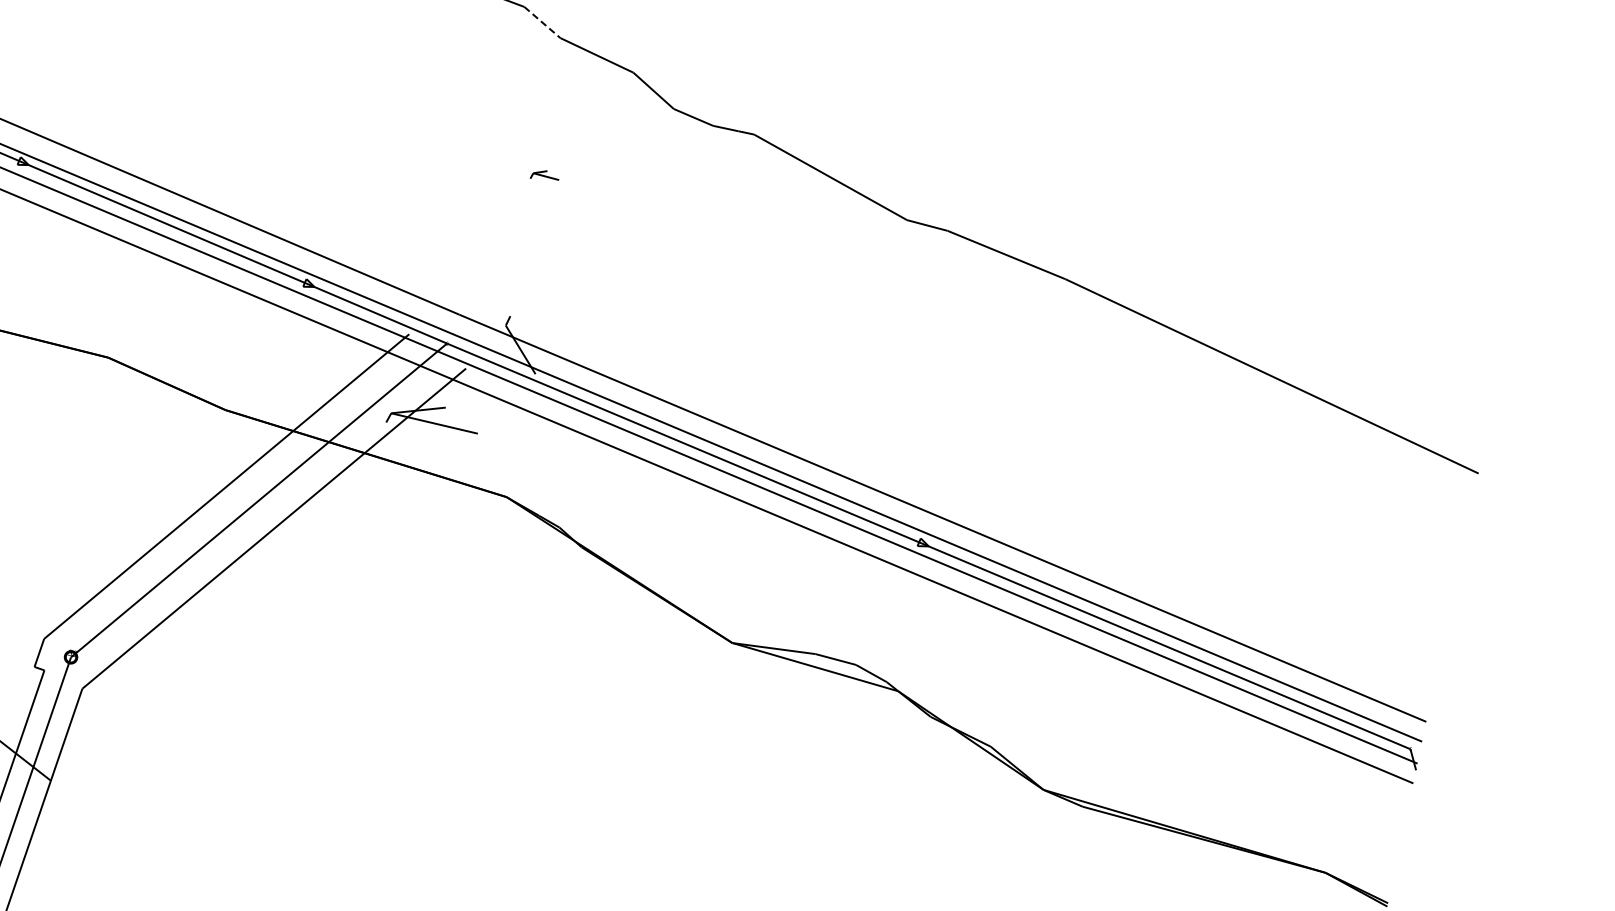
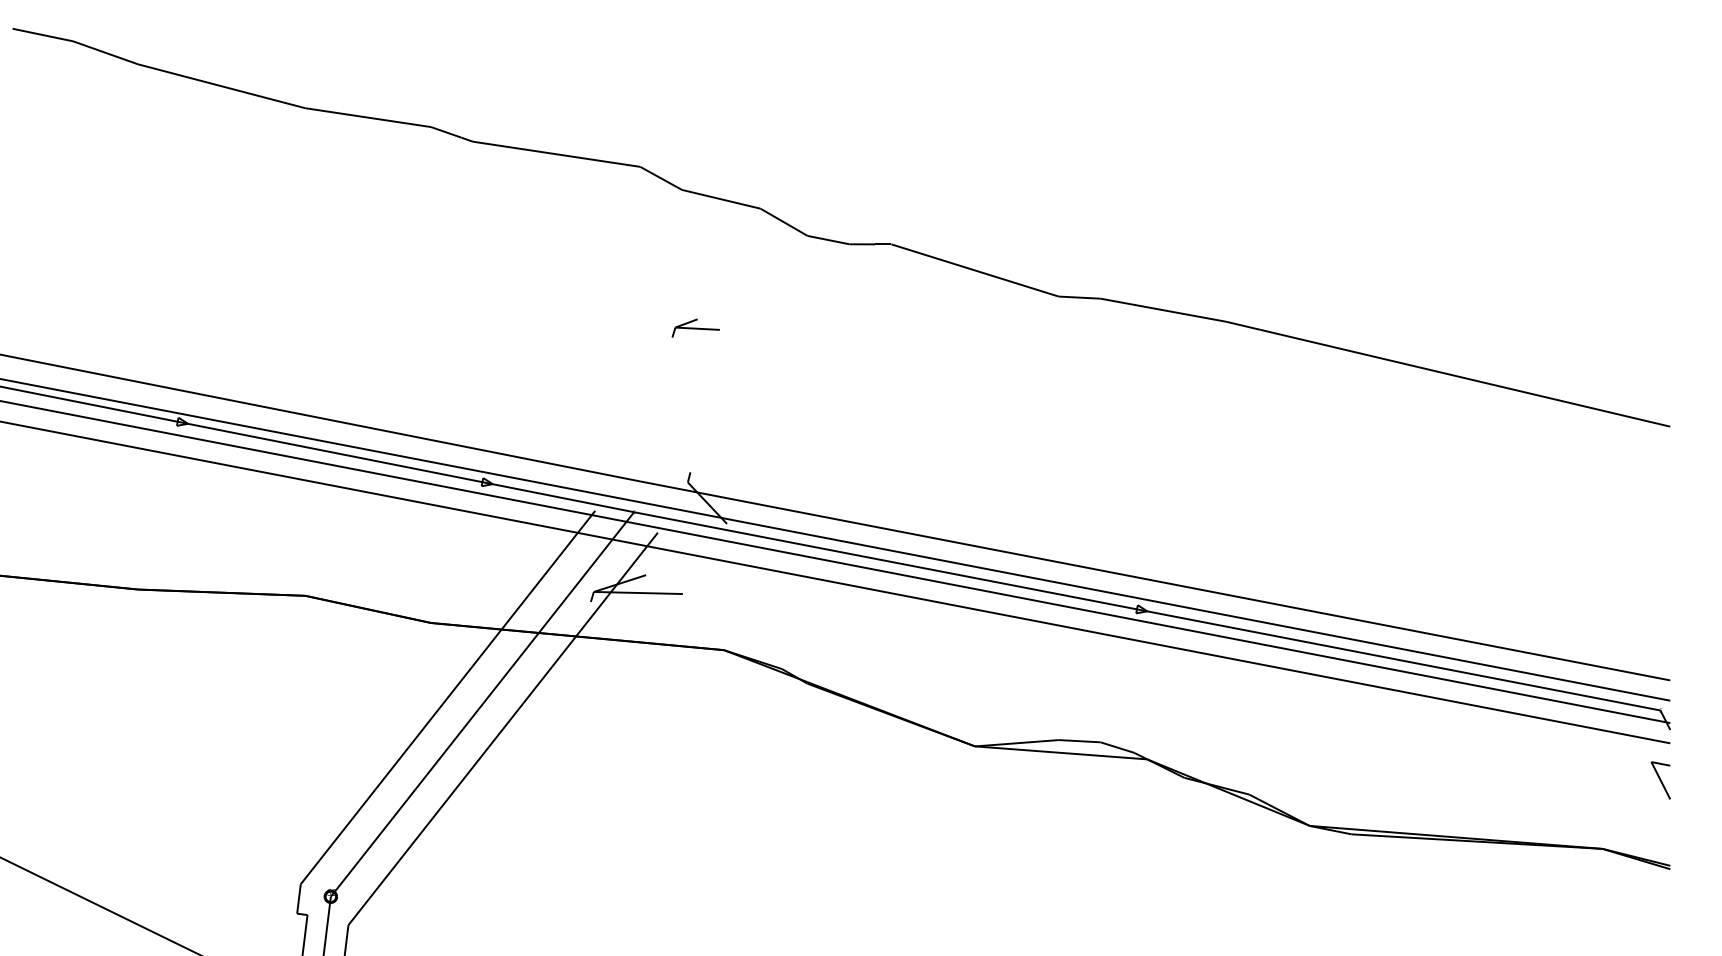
line: (542, 22) -> (661, 178), dashed -> solid
part: (545, 175) -> (695, 327), size x1.67
part: (1396, 817) -> (1660, 780), added

